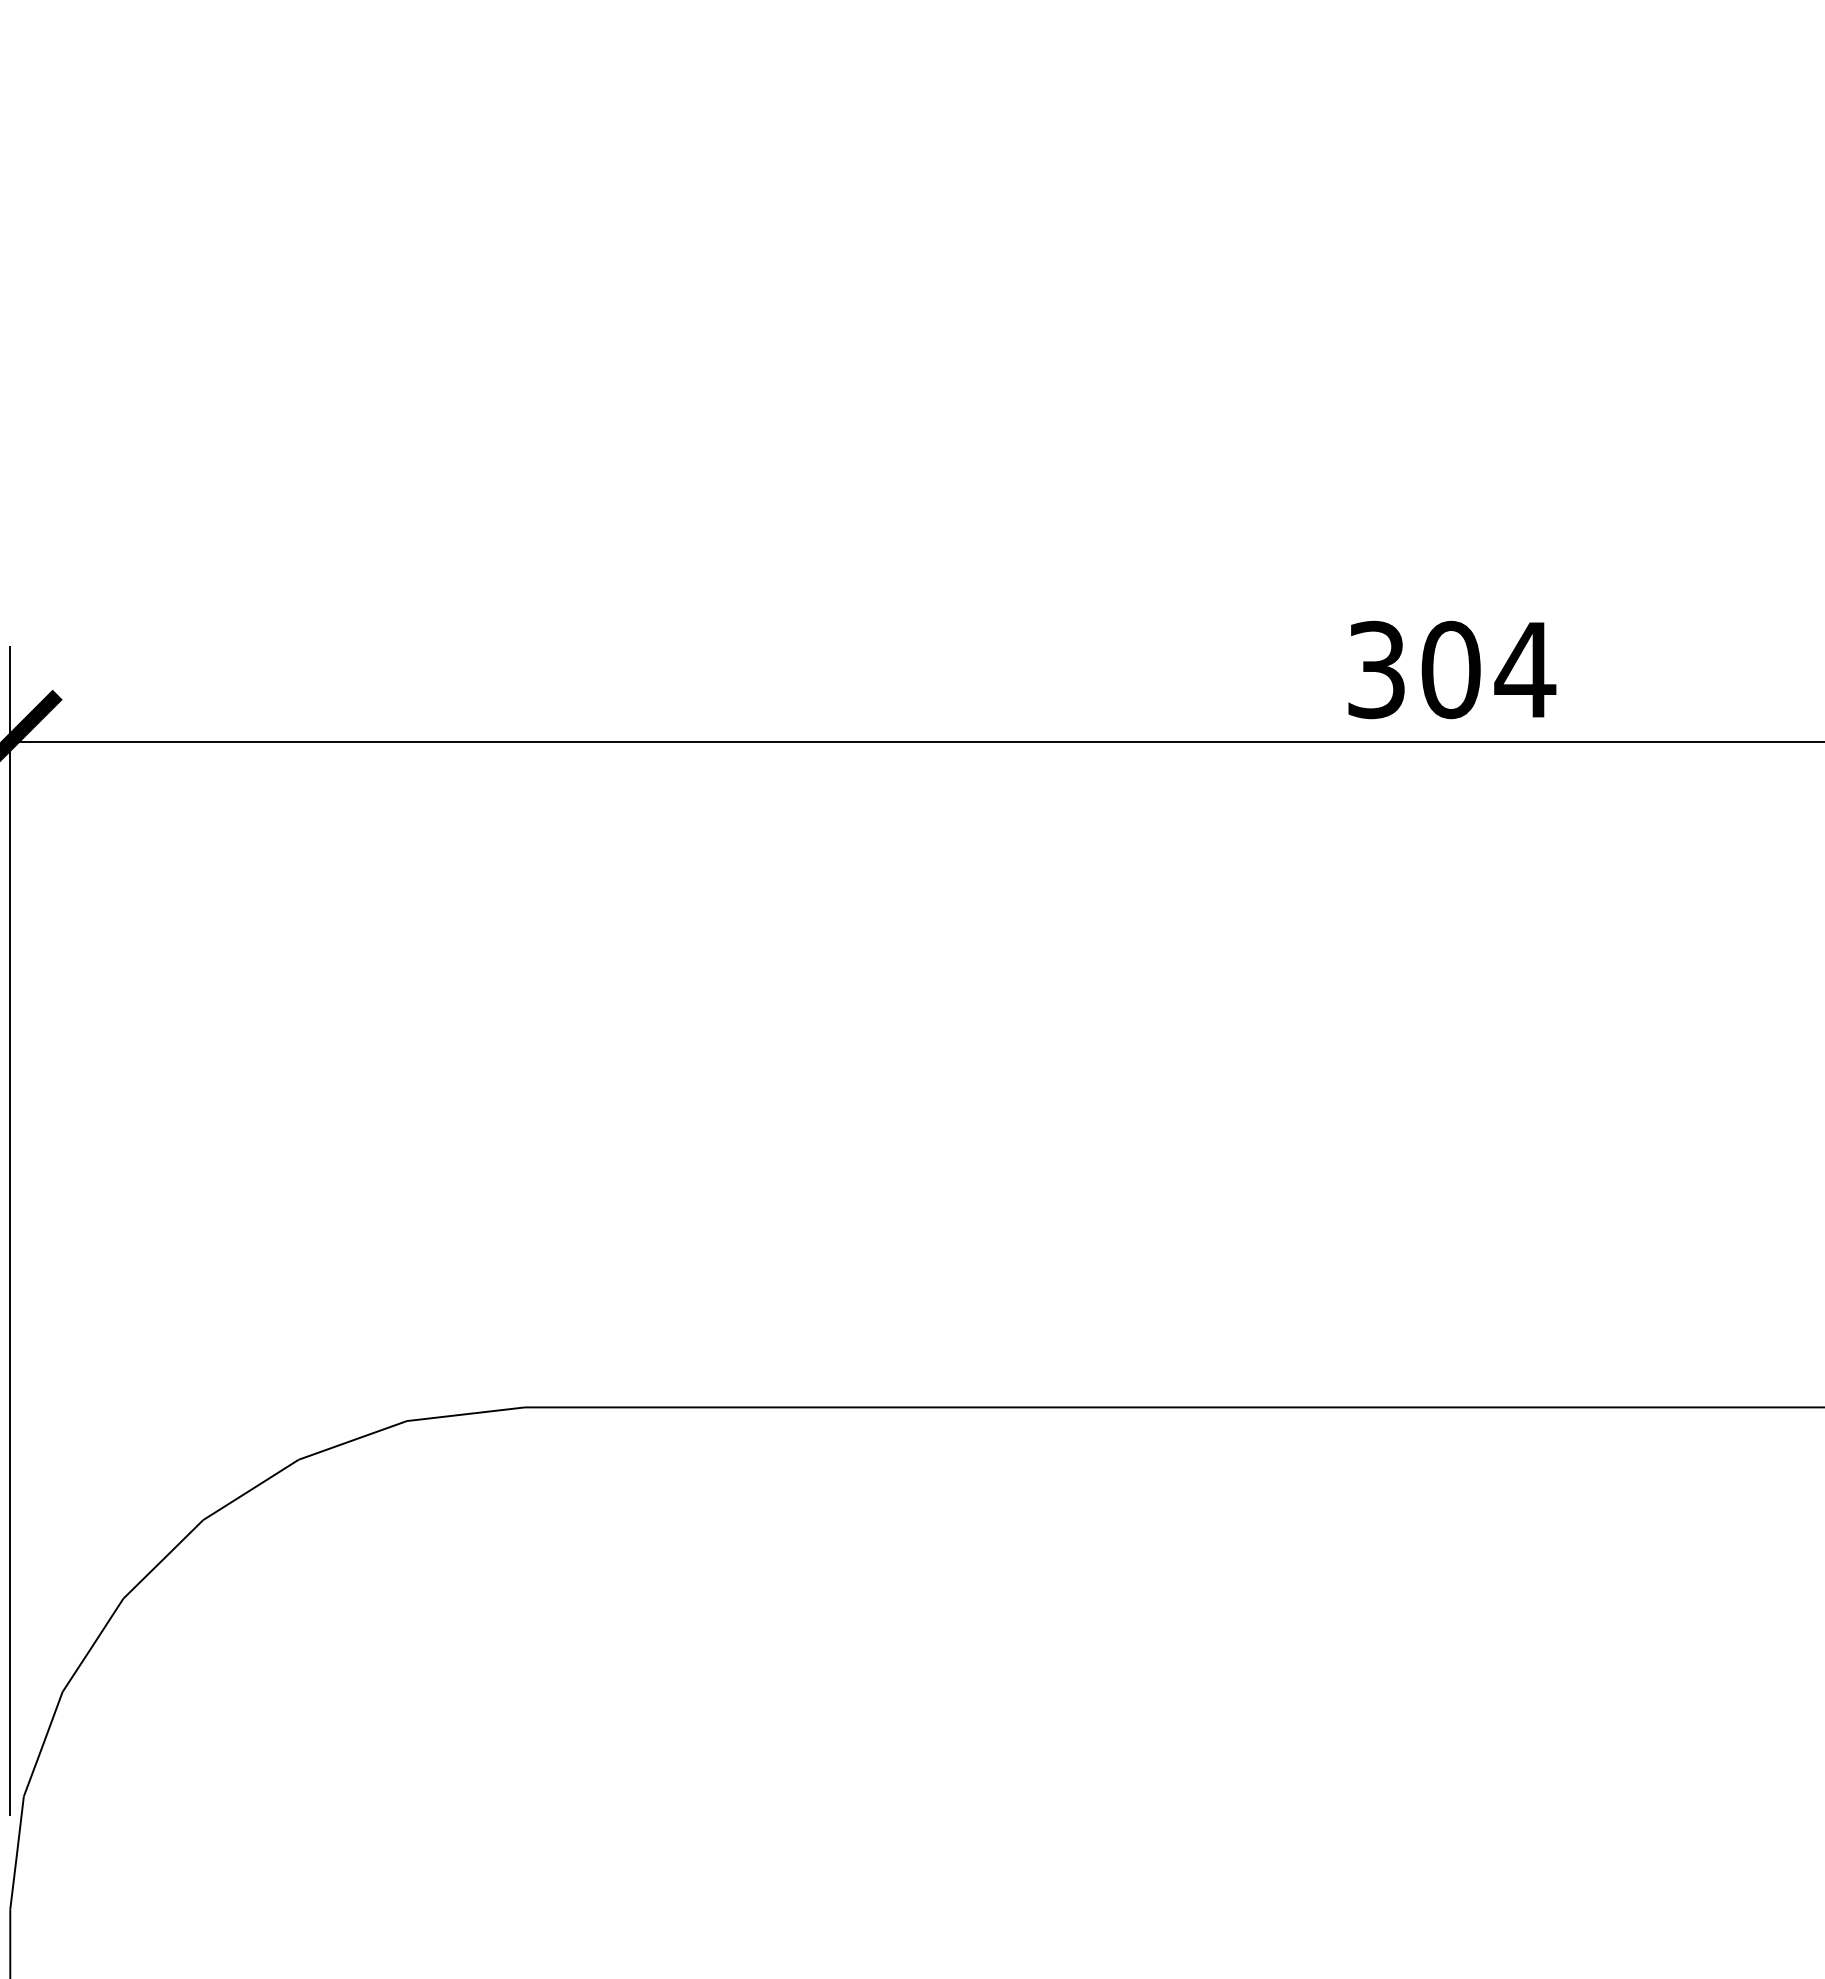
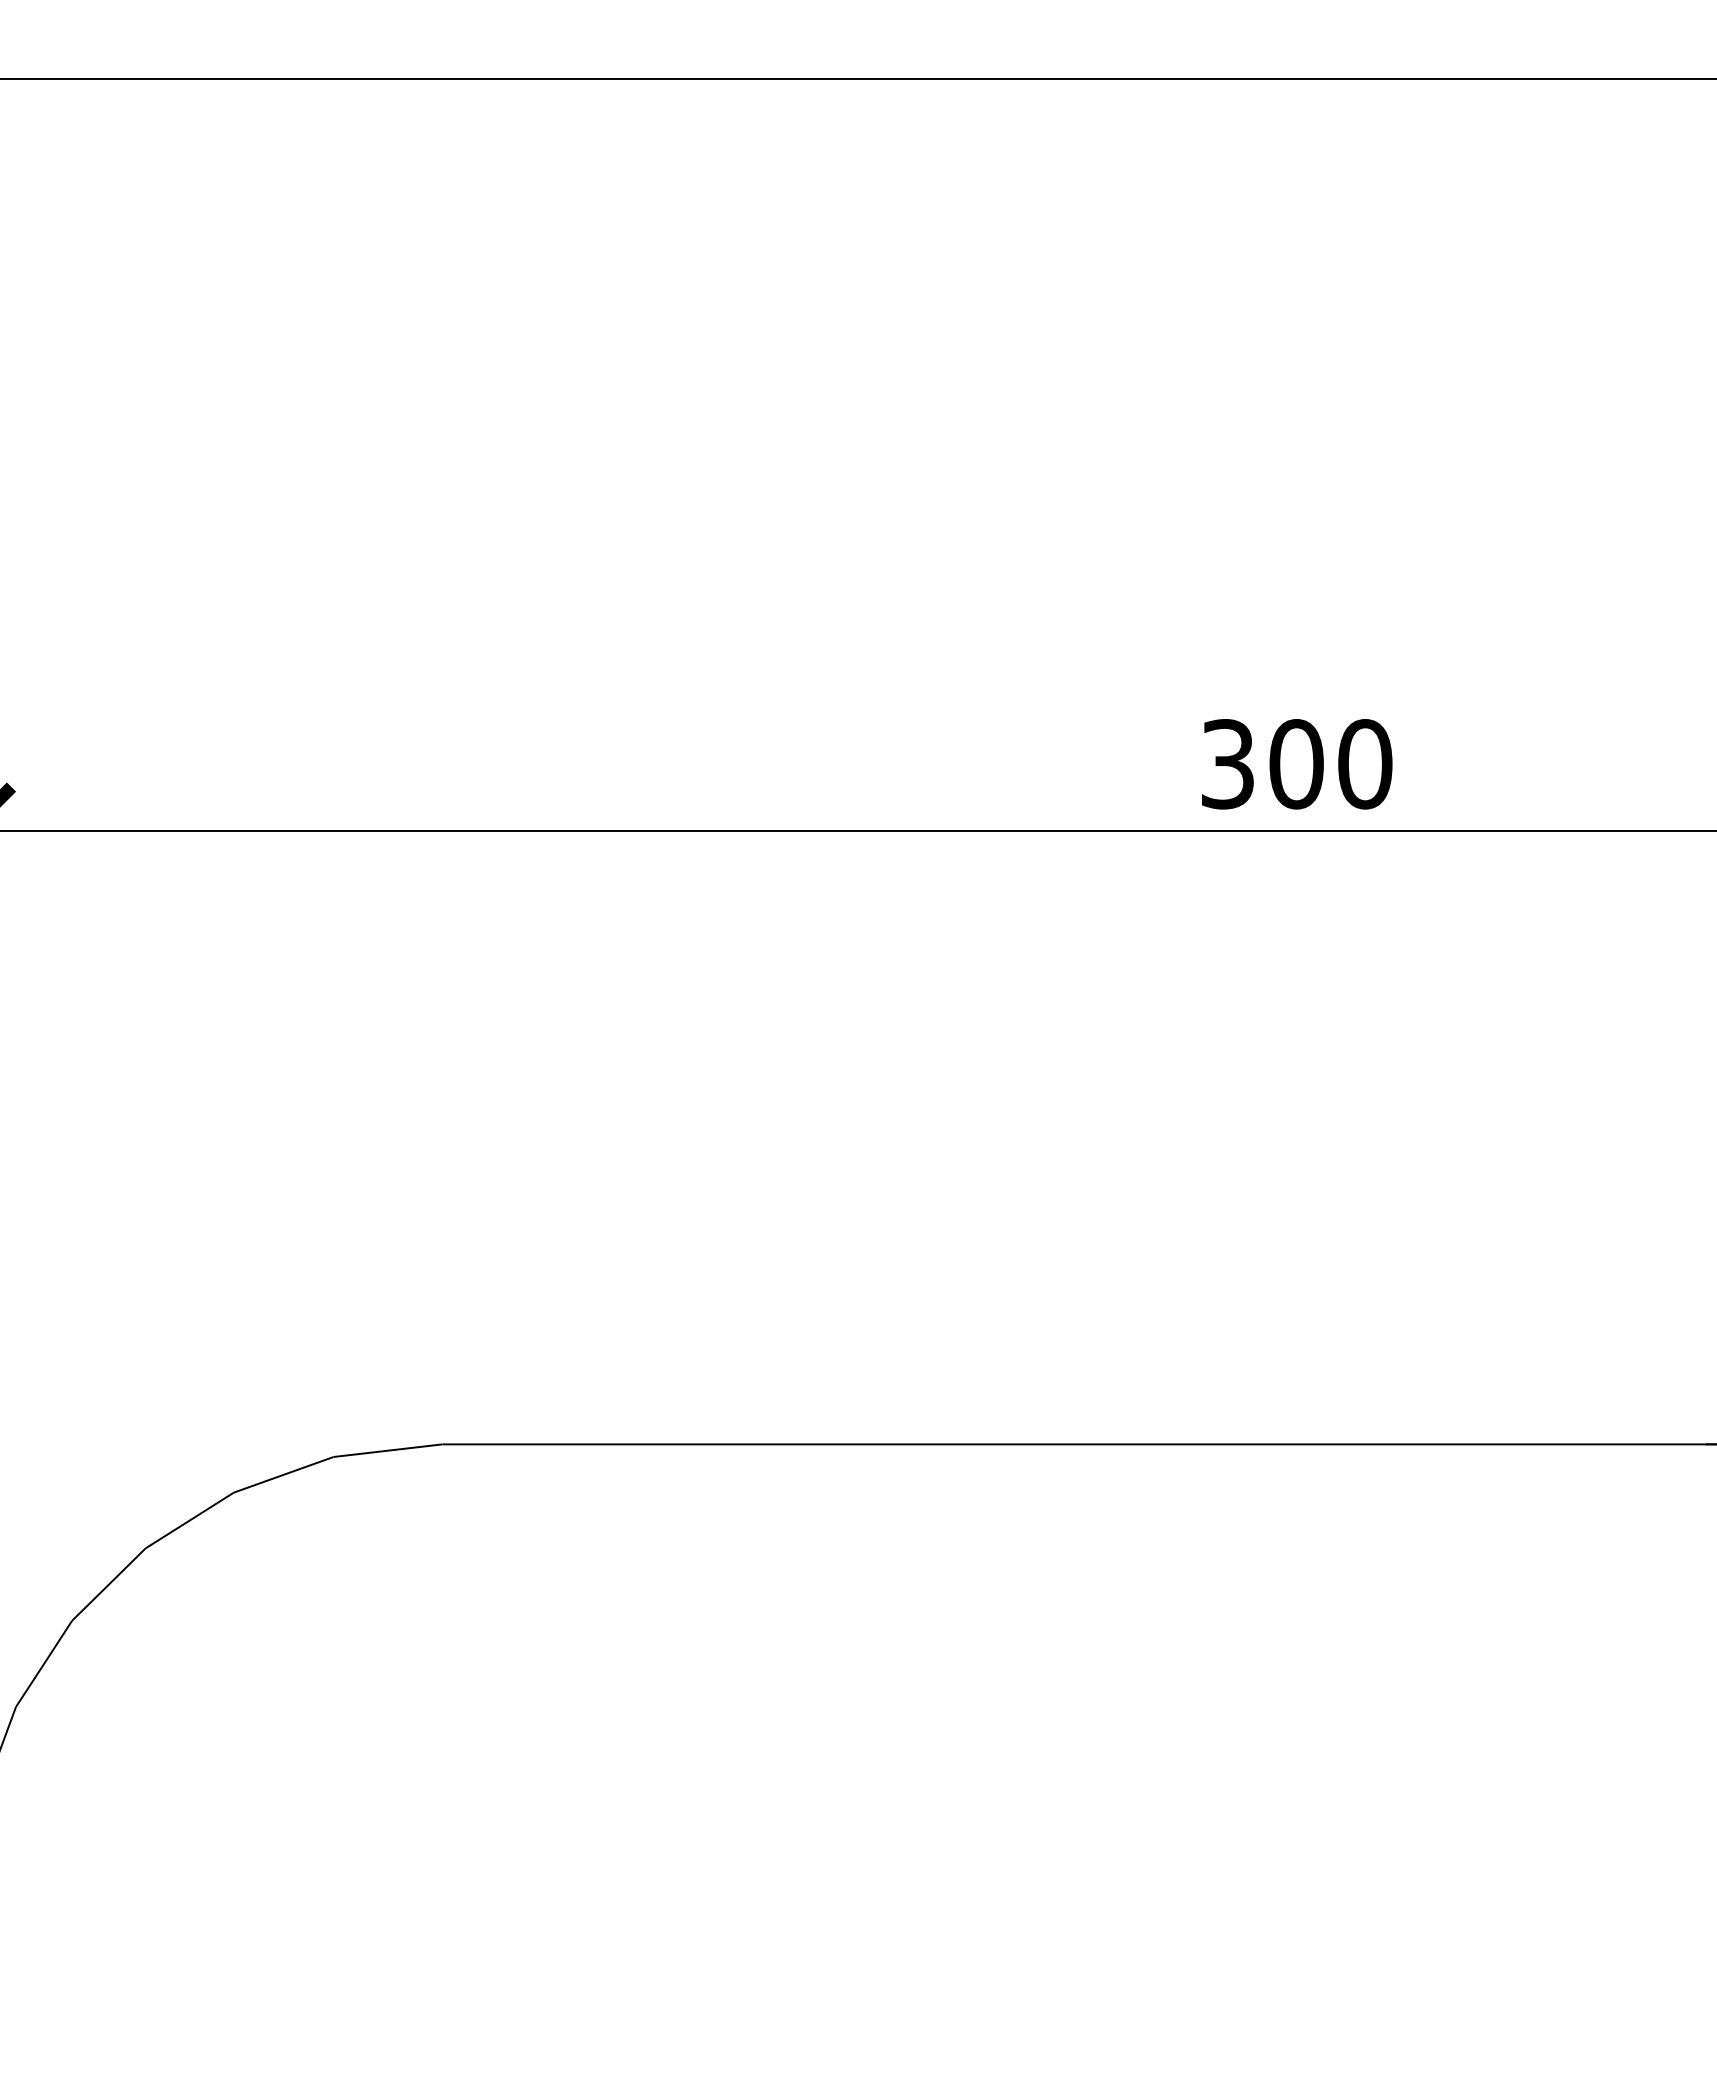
text: (1524, 670) -> (1364, 764), 304 -> 300

